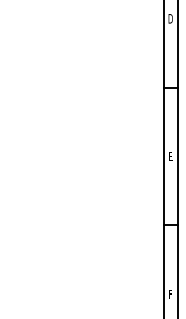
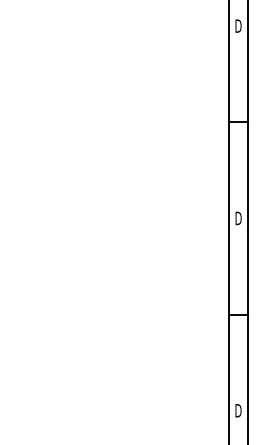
text: (170, 156) -> (238, 218), E -> D
text: (170, 294) -> (238, 410), F -> D

